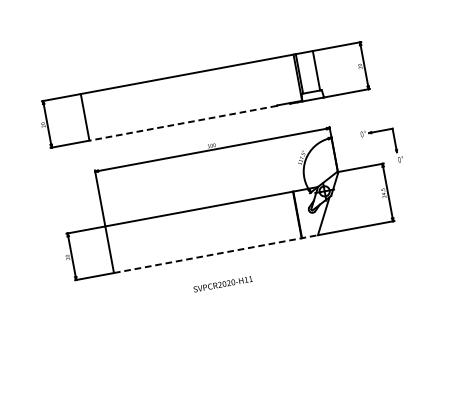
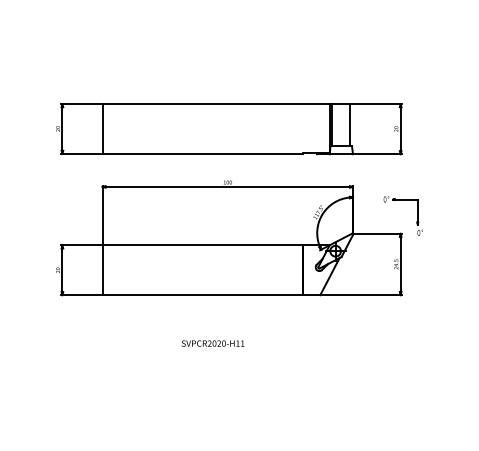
line: (182, 122) -> (202, 153), dashed -> solid
line: (216, 254) -> (211, 295), dashed -> solid
text: (222, 284) -> (212, 343), moved

